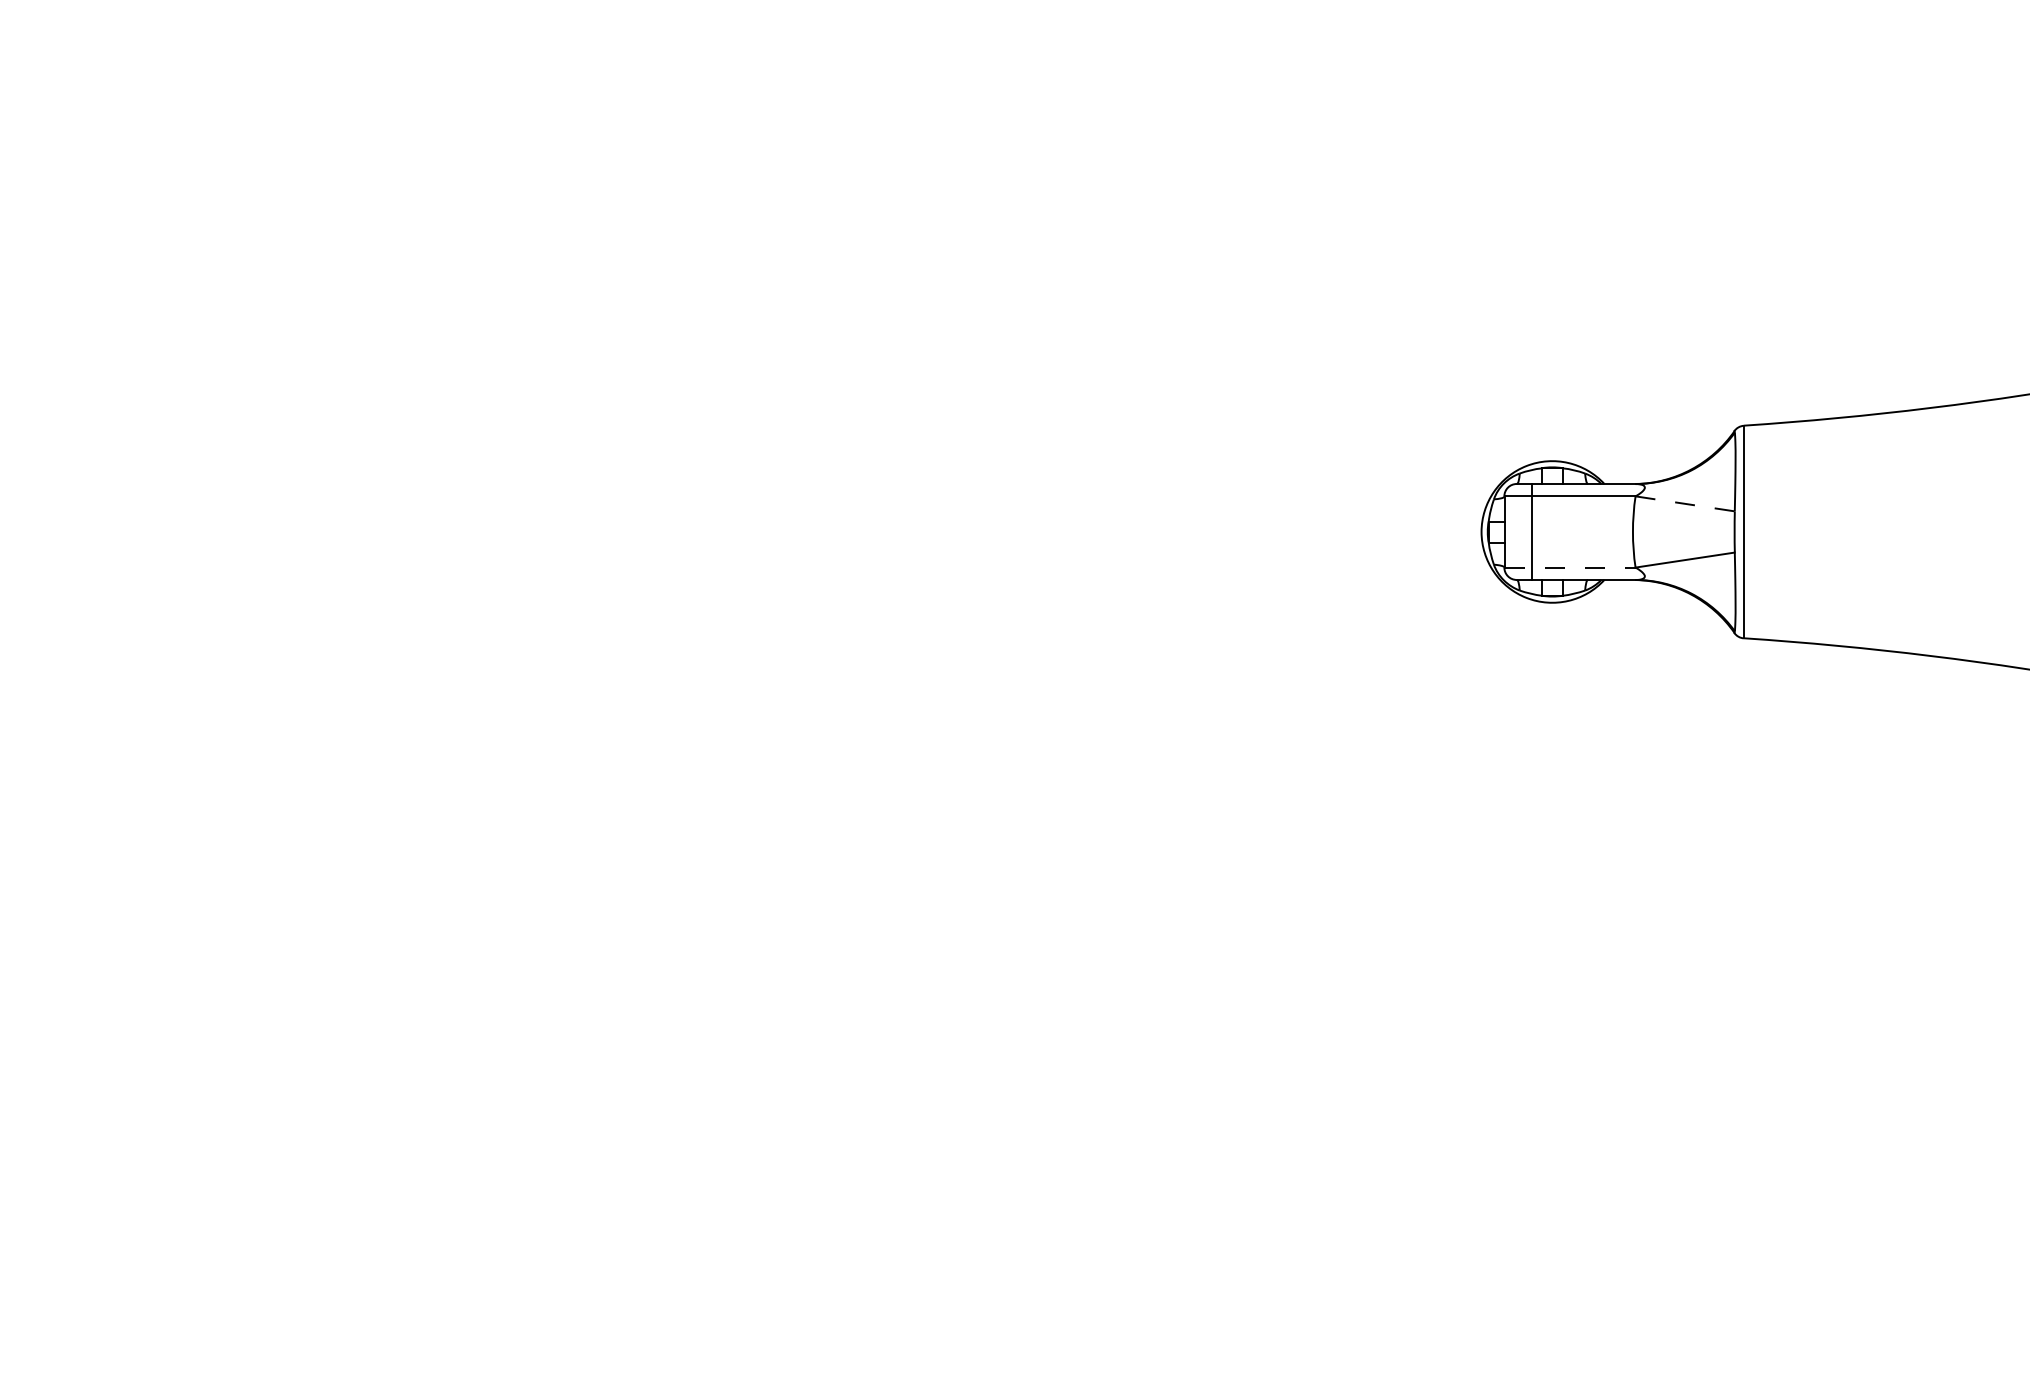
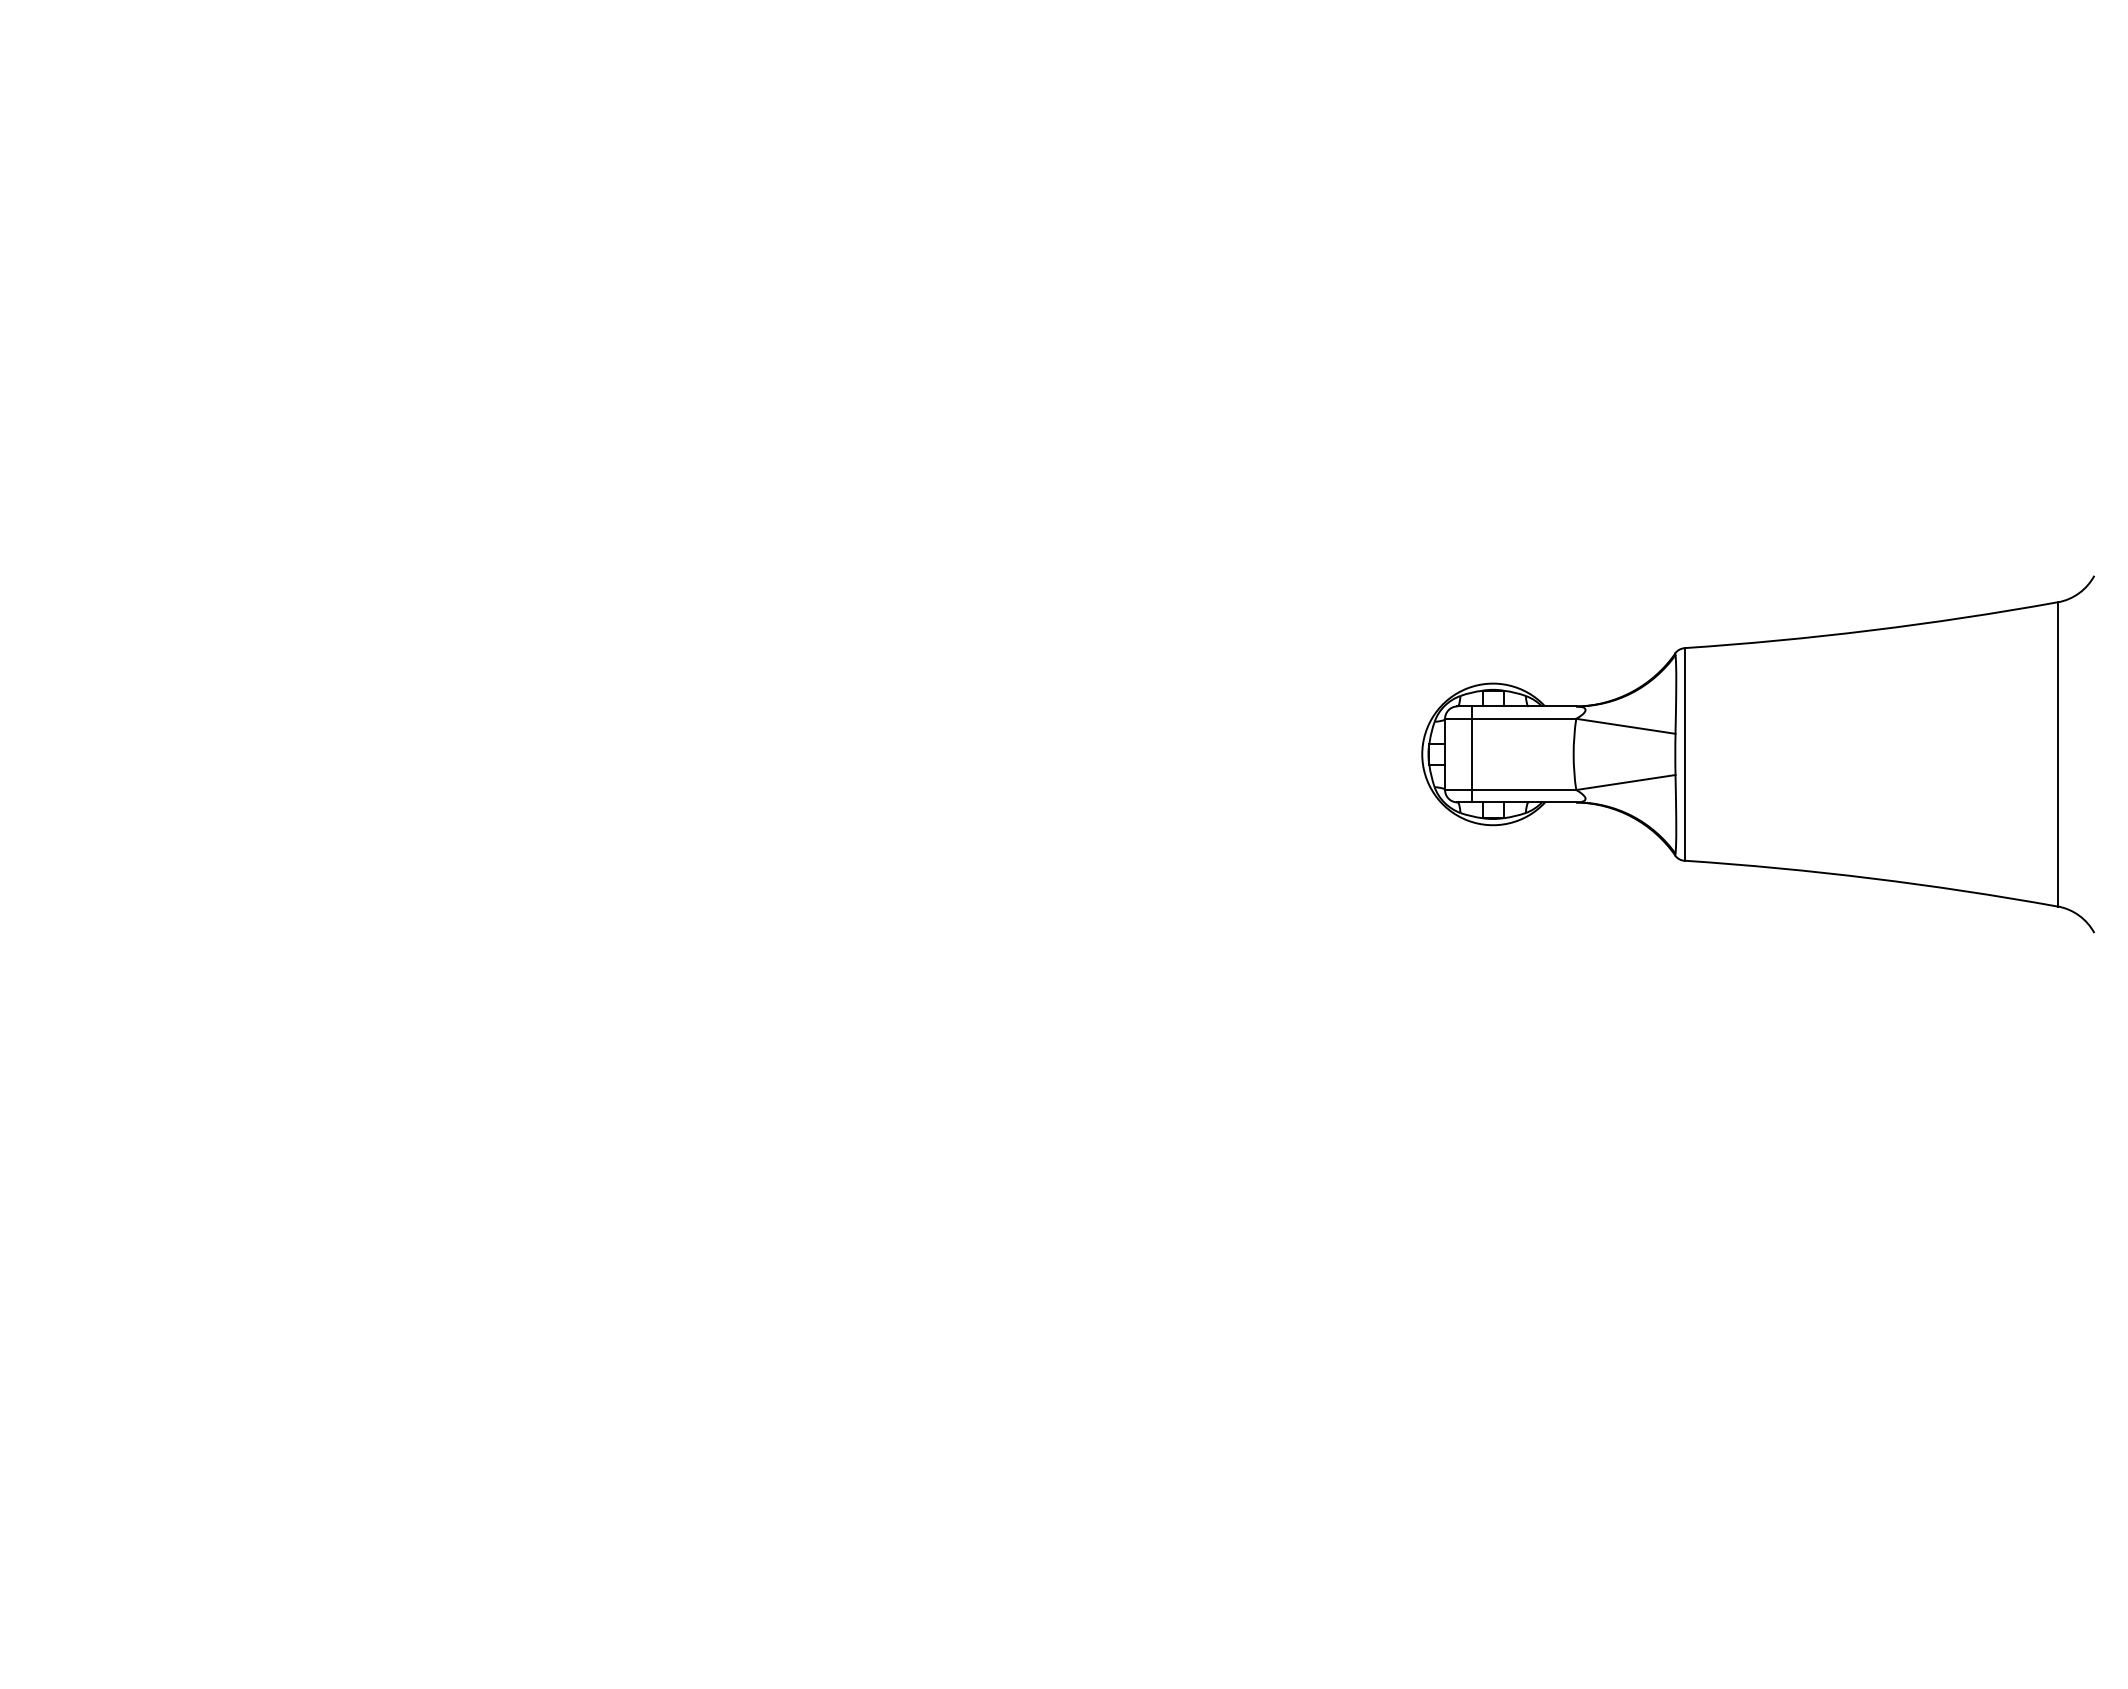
line: (1685, 504) -> (1626, 726), dashed -> solid
line: (1569, 568) -> (1510, 790), dashed -> solid

